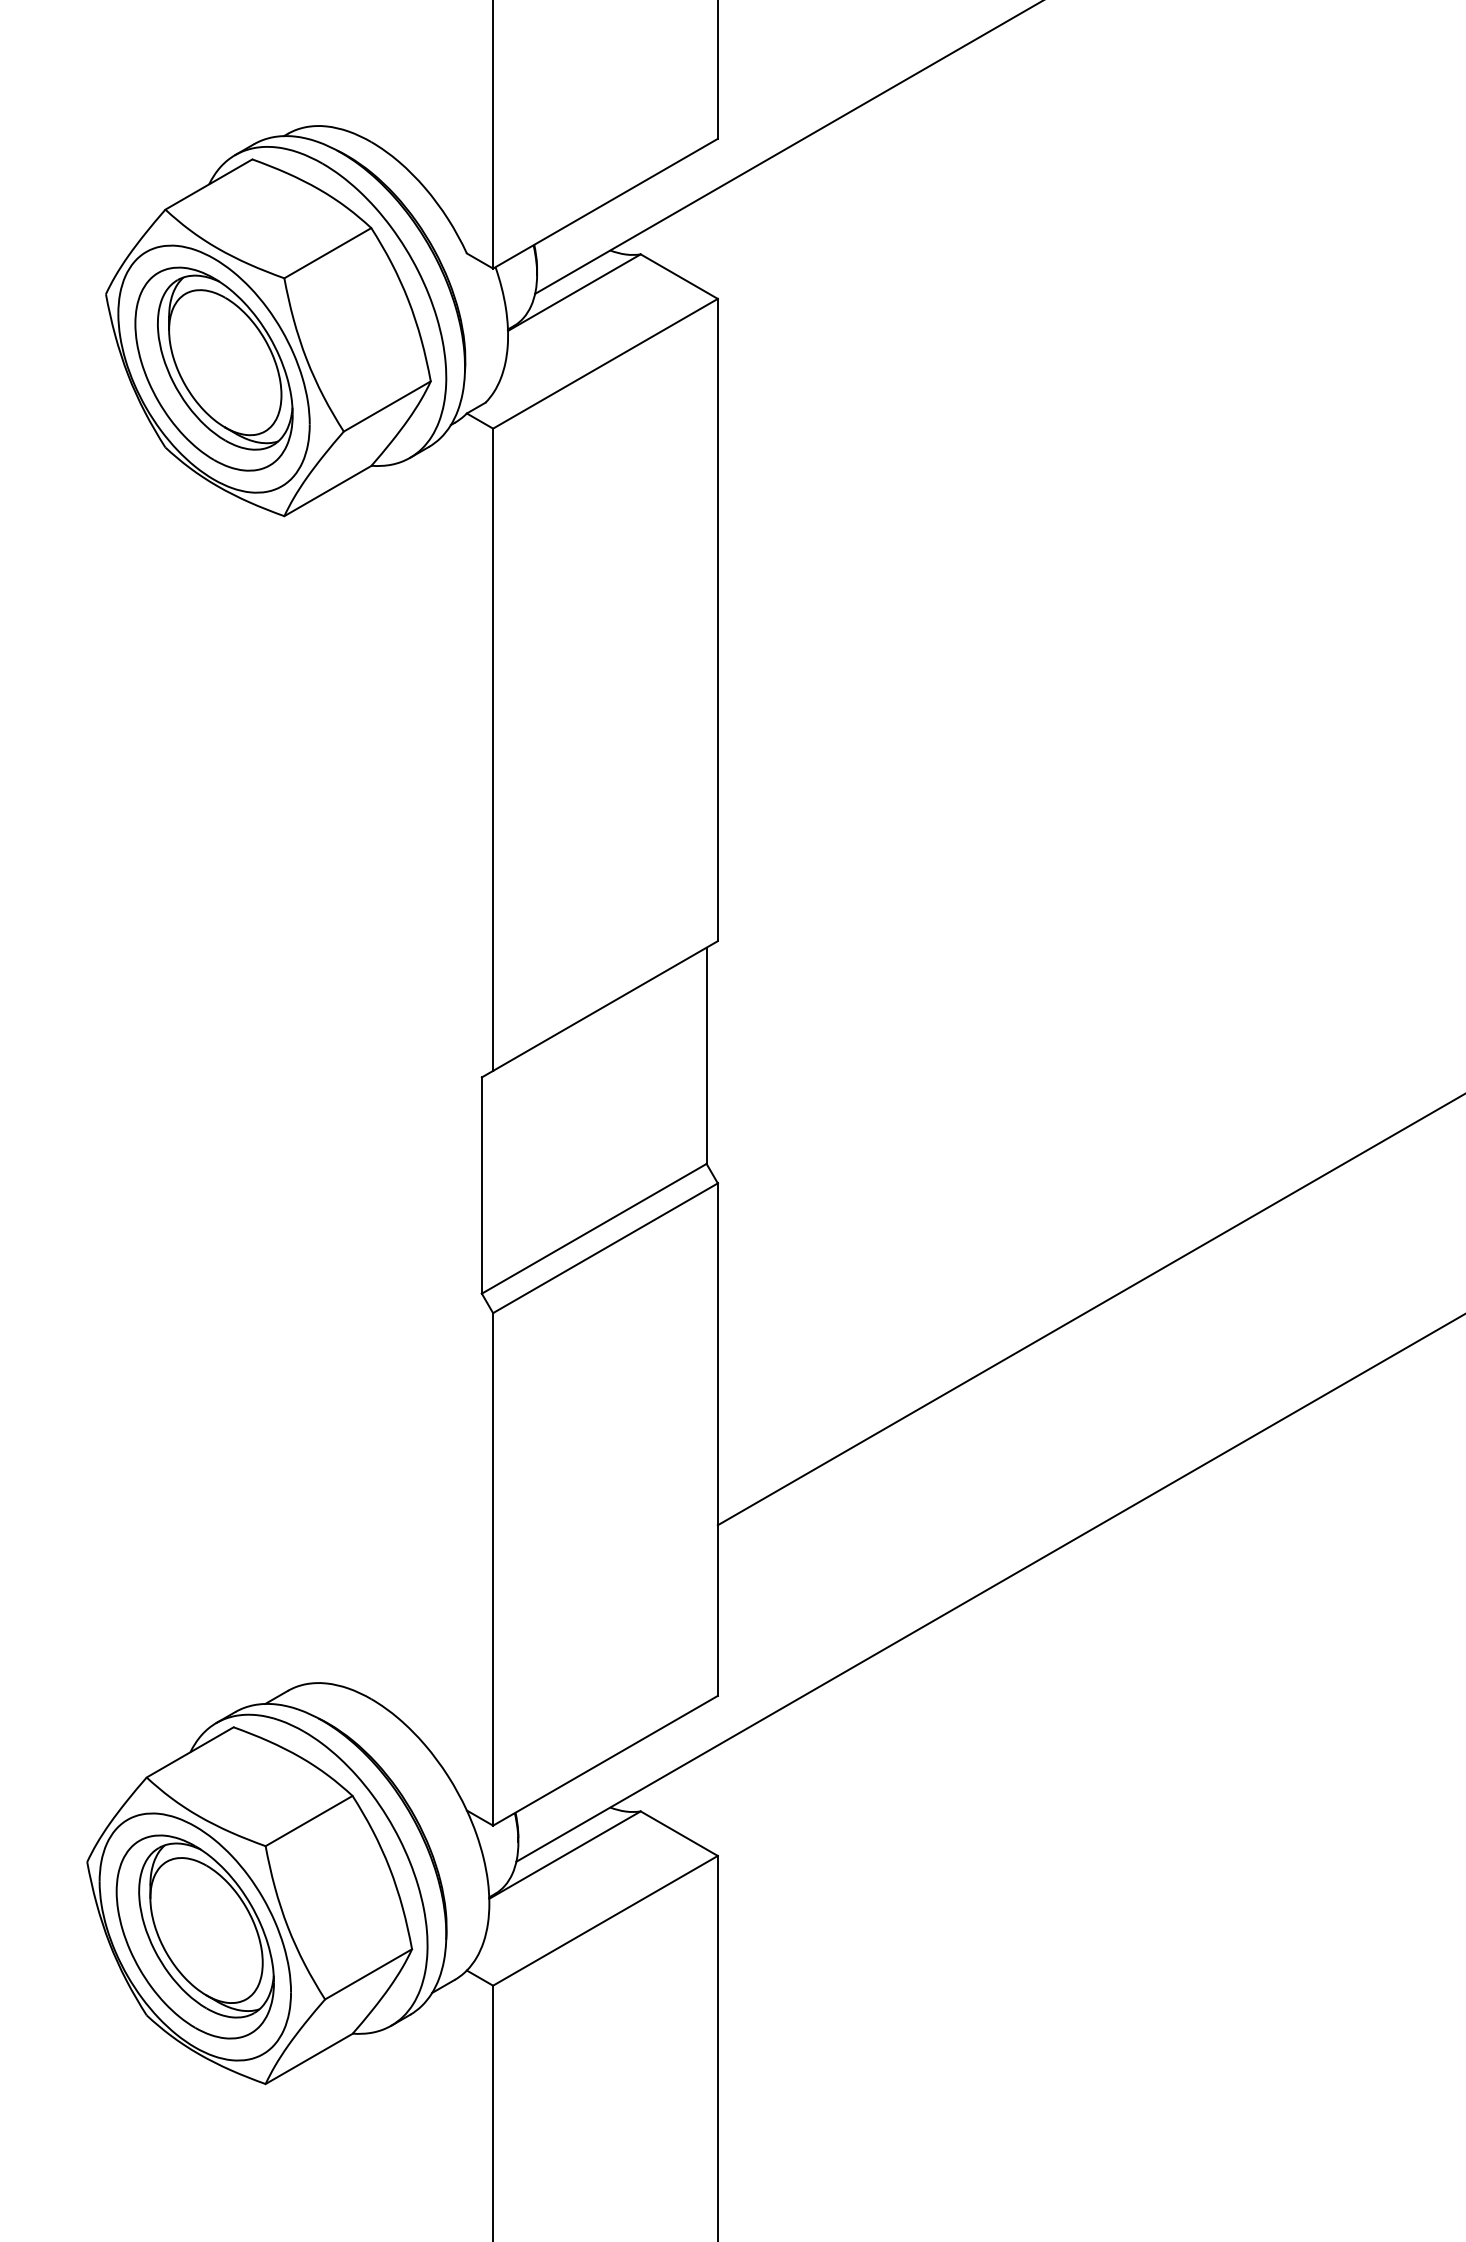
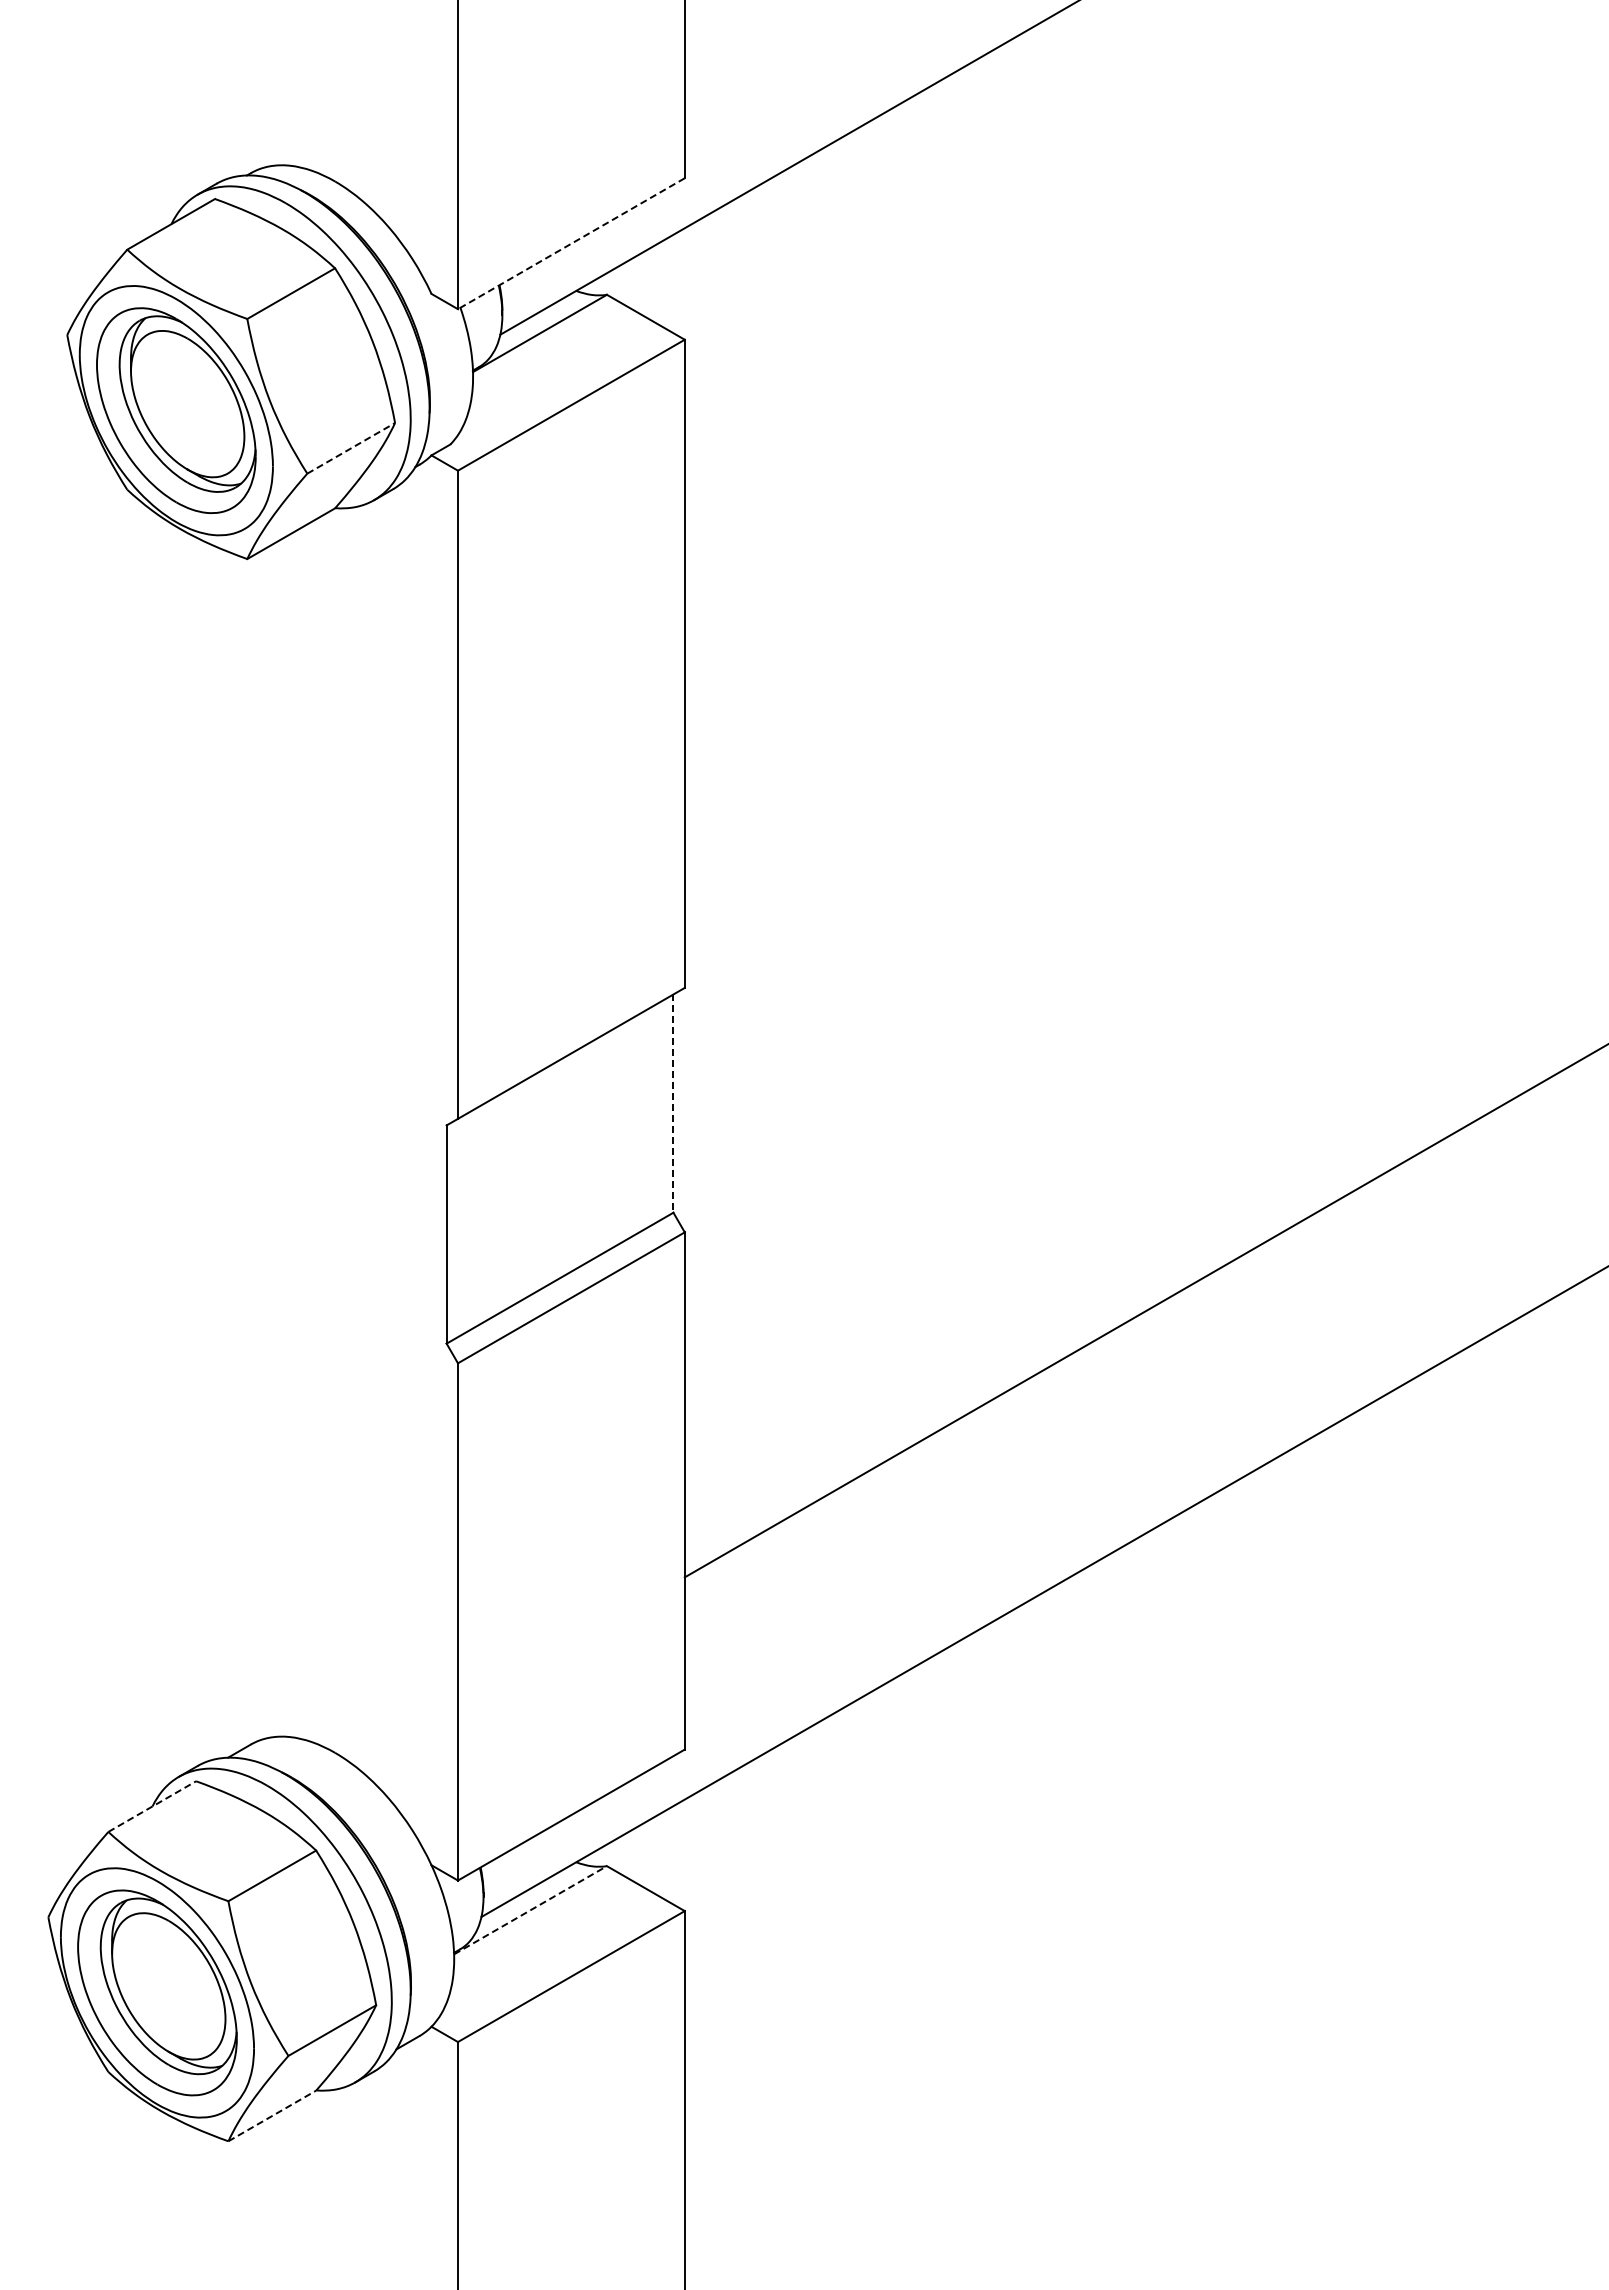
line: (605, 203) -> (571, 243), solid -> dashed
line: (387, 406) -> (351, 448), solid -> dashed
line: (706, 1056) -> (673, 1104), solid -> dashed
line: (190, 1752) -> (152, 1806), solid -> dashed
line: (564, 1855) -> (530, 1910), solid -> dashed
line: (309, 2058) -> (272, 2115), solid -> dashed

